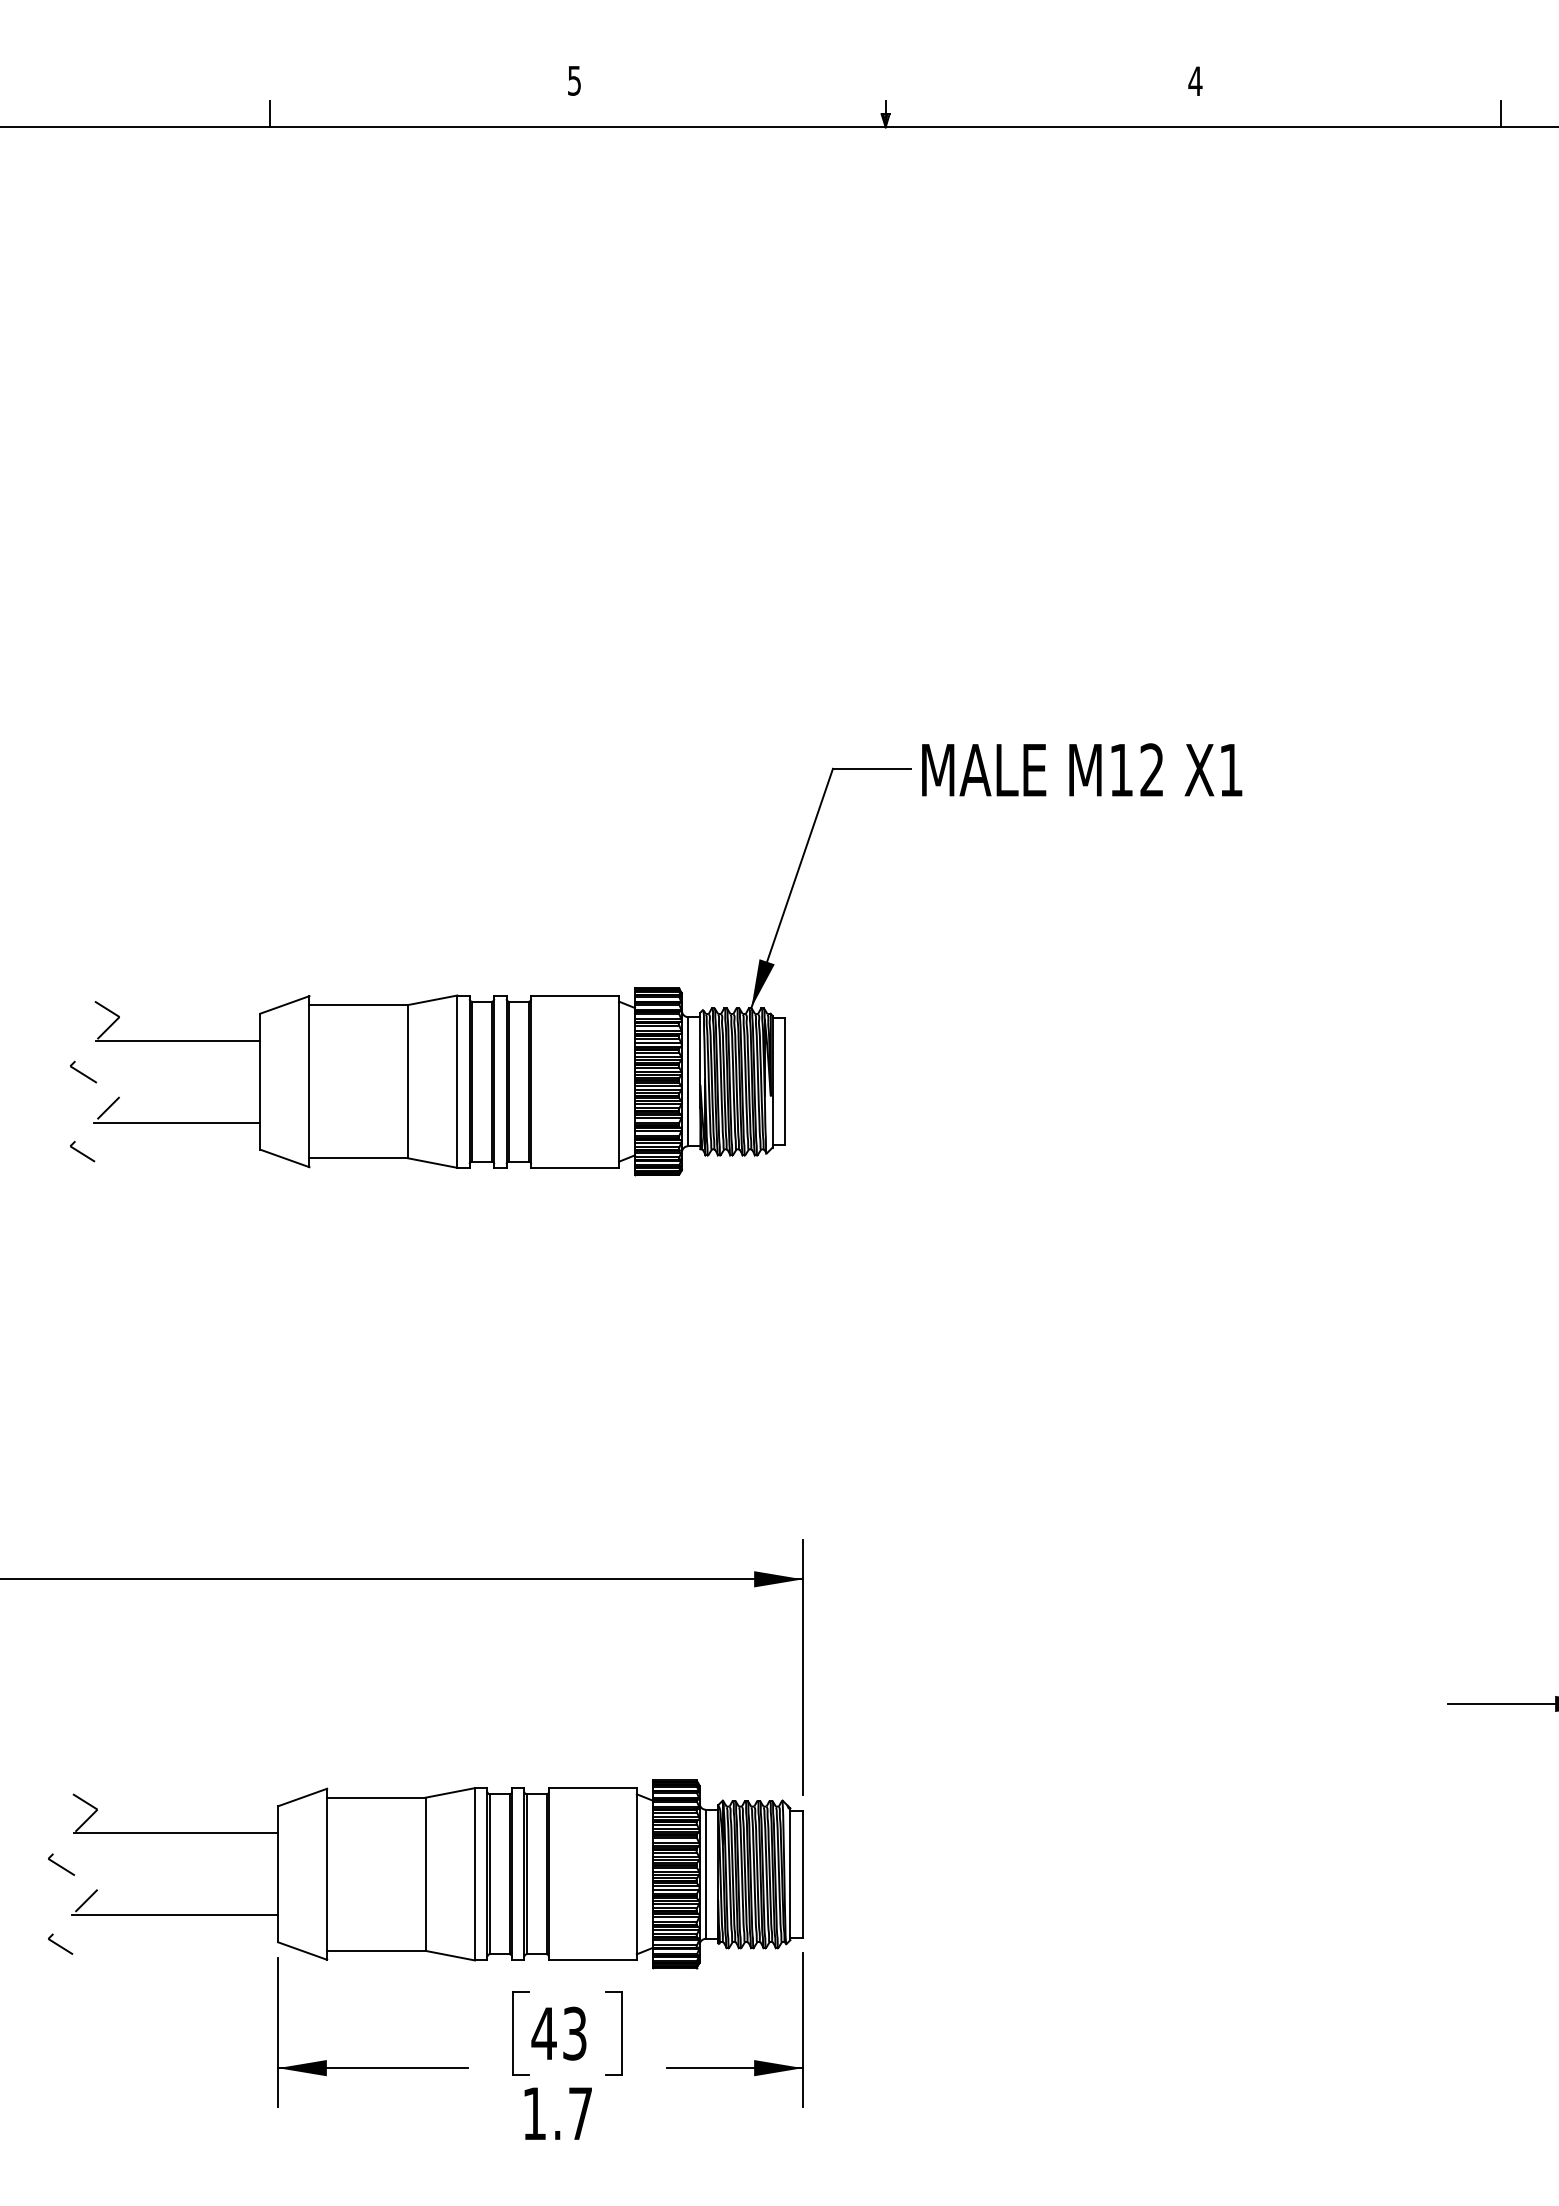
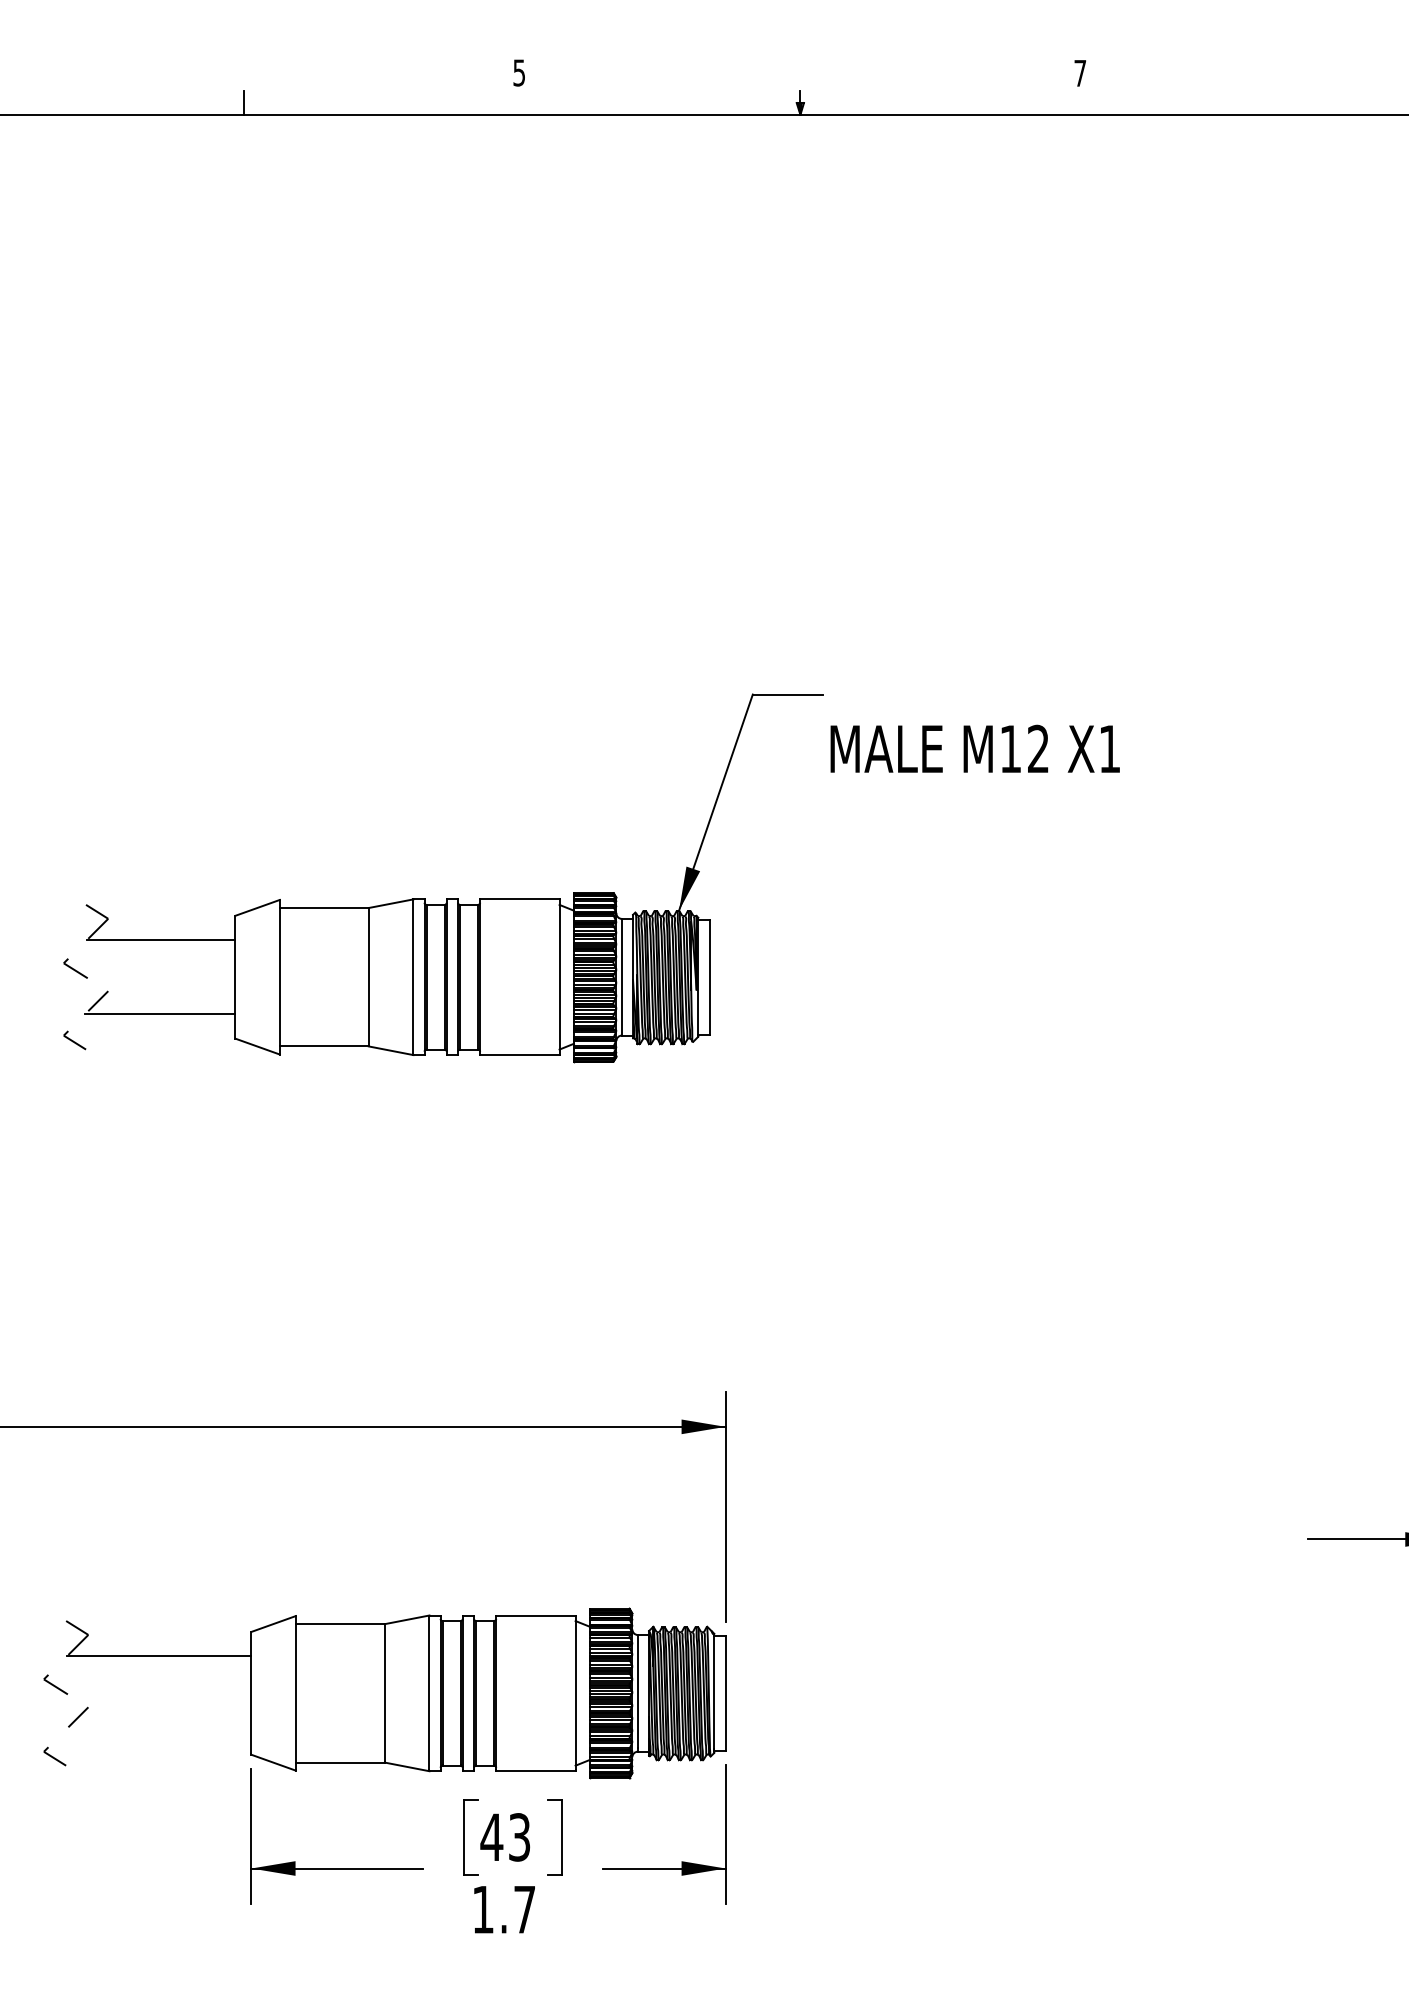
text: (1195, 80) -> (1080, 72), 4 -> 7
line: (1501, 113) -> (1356, 102), removed
text: (1082, 769) -> (975, 748), moved
line: (175, 1915) -> (158, 1730), removed

